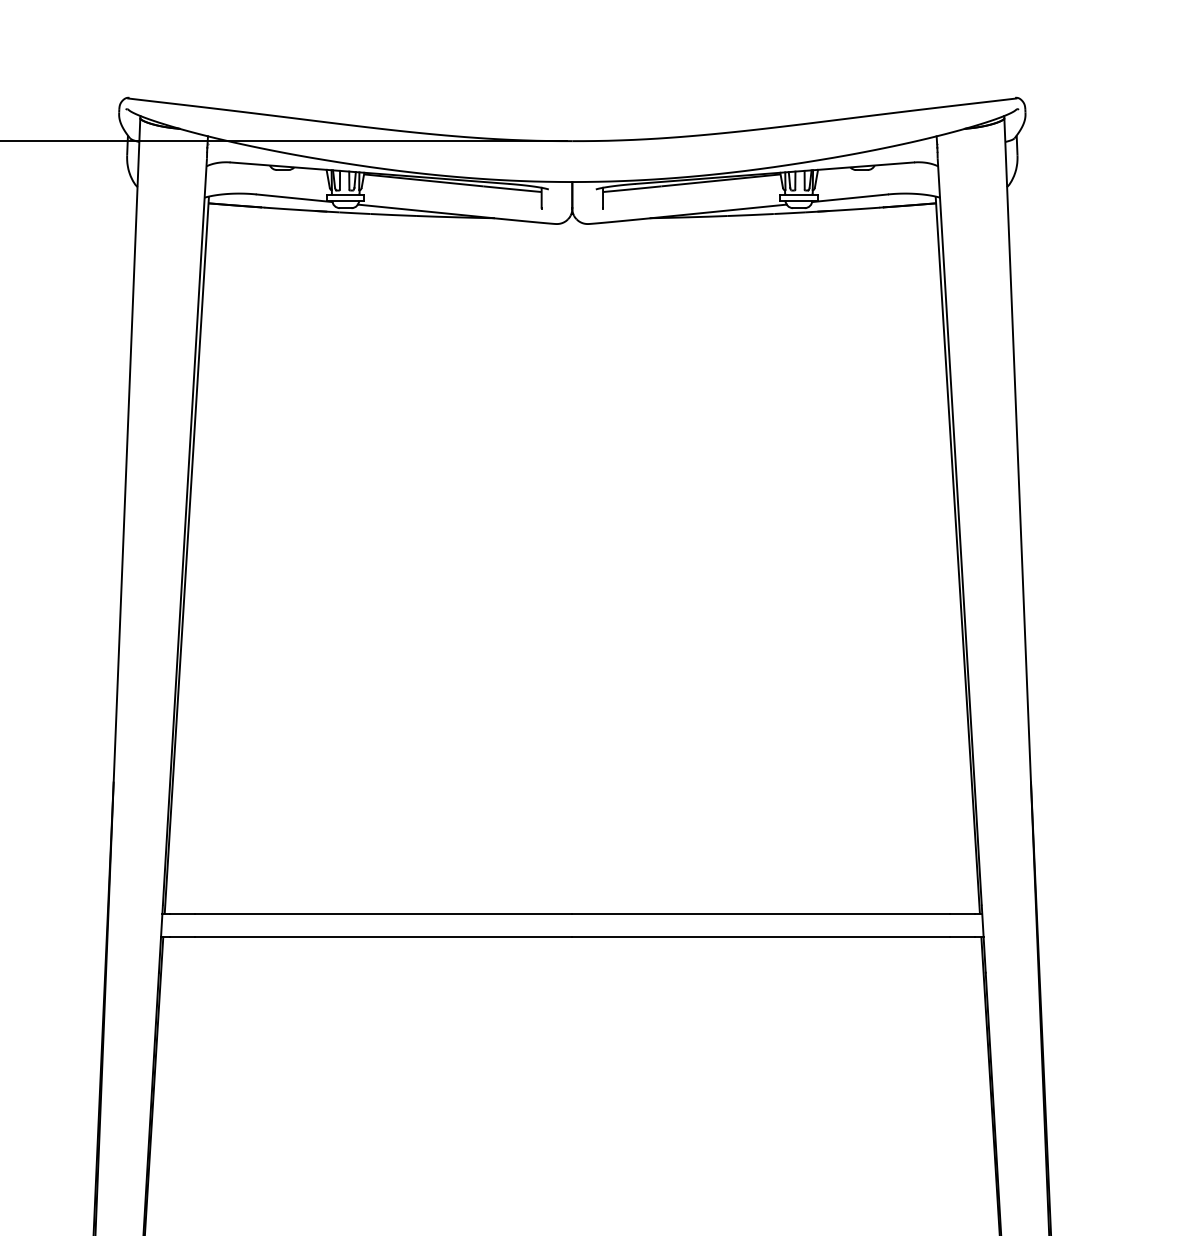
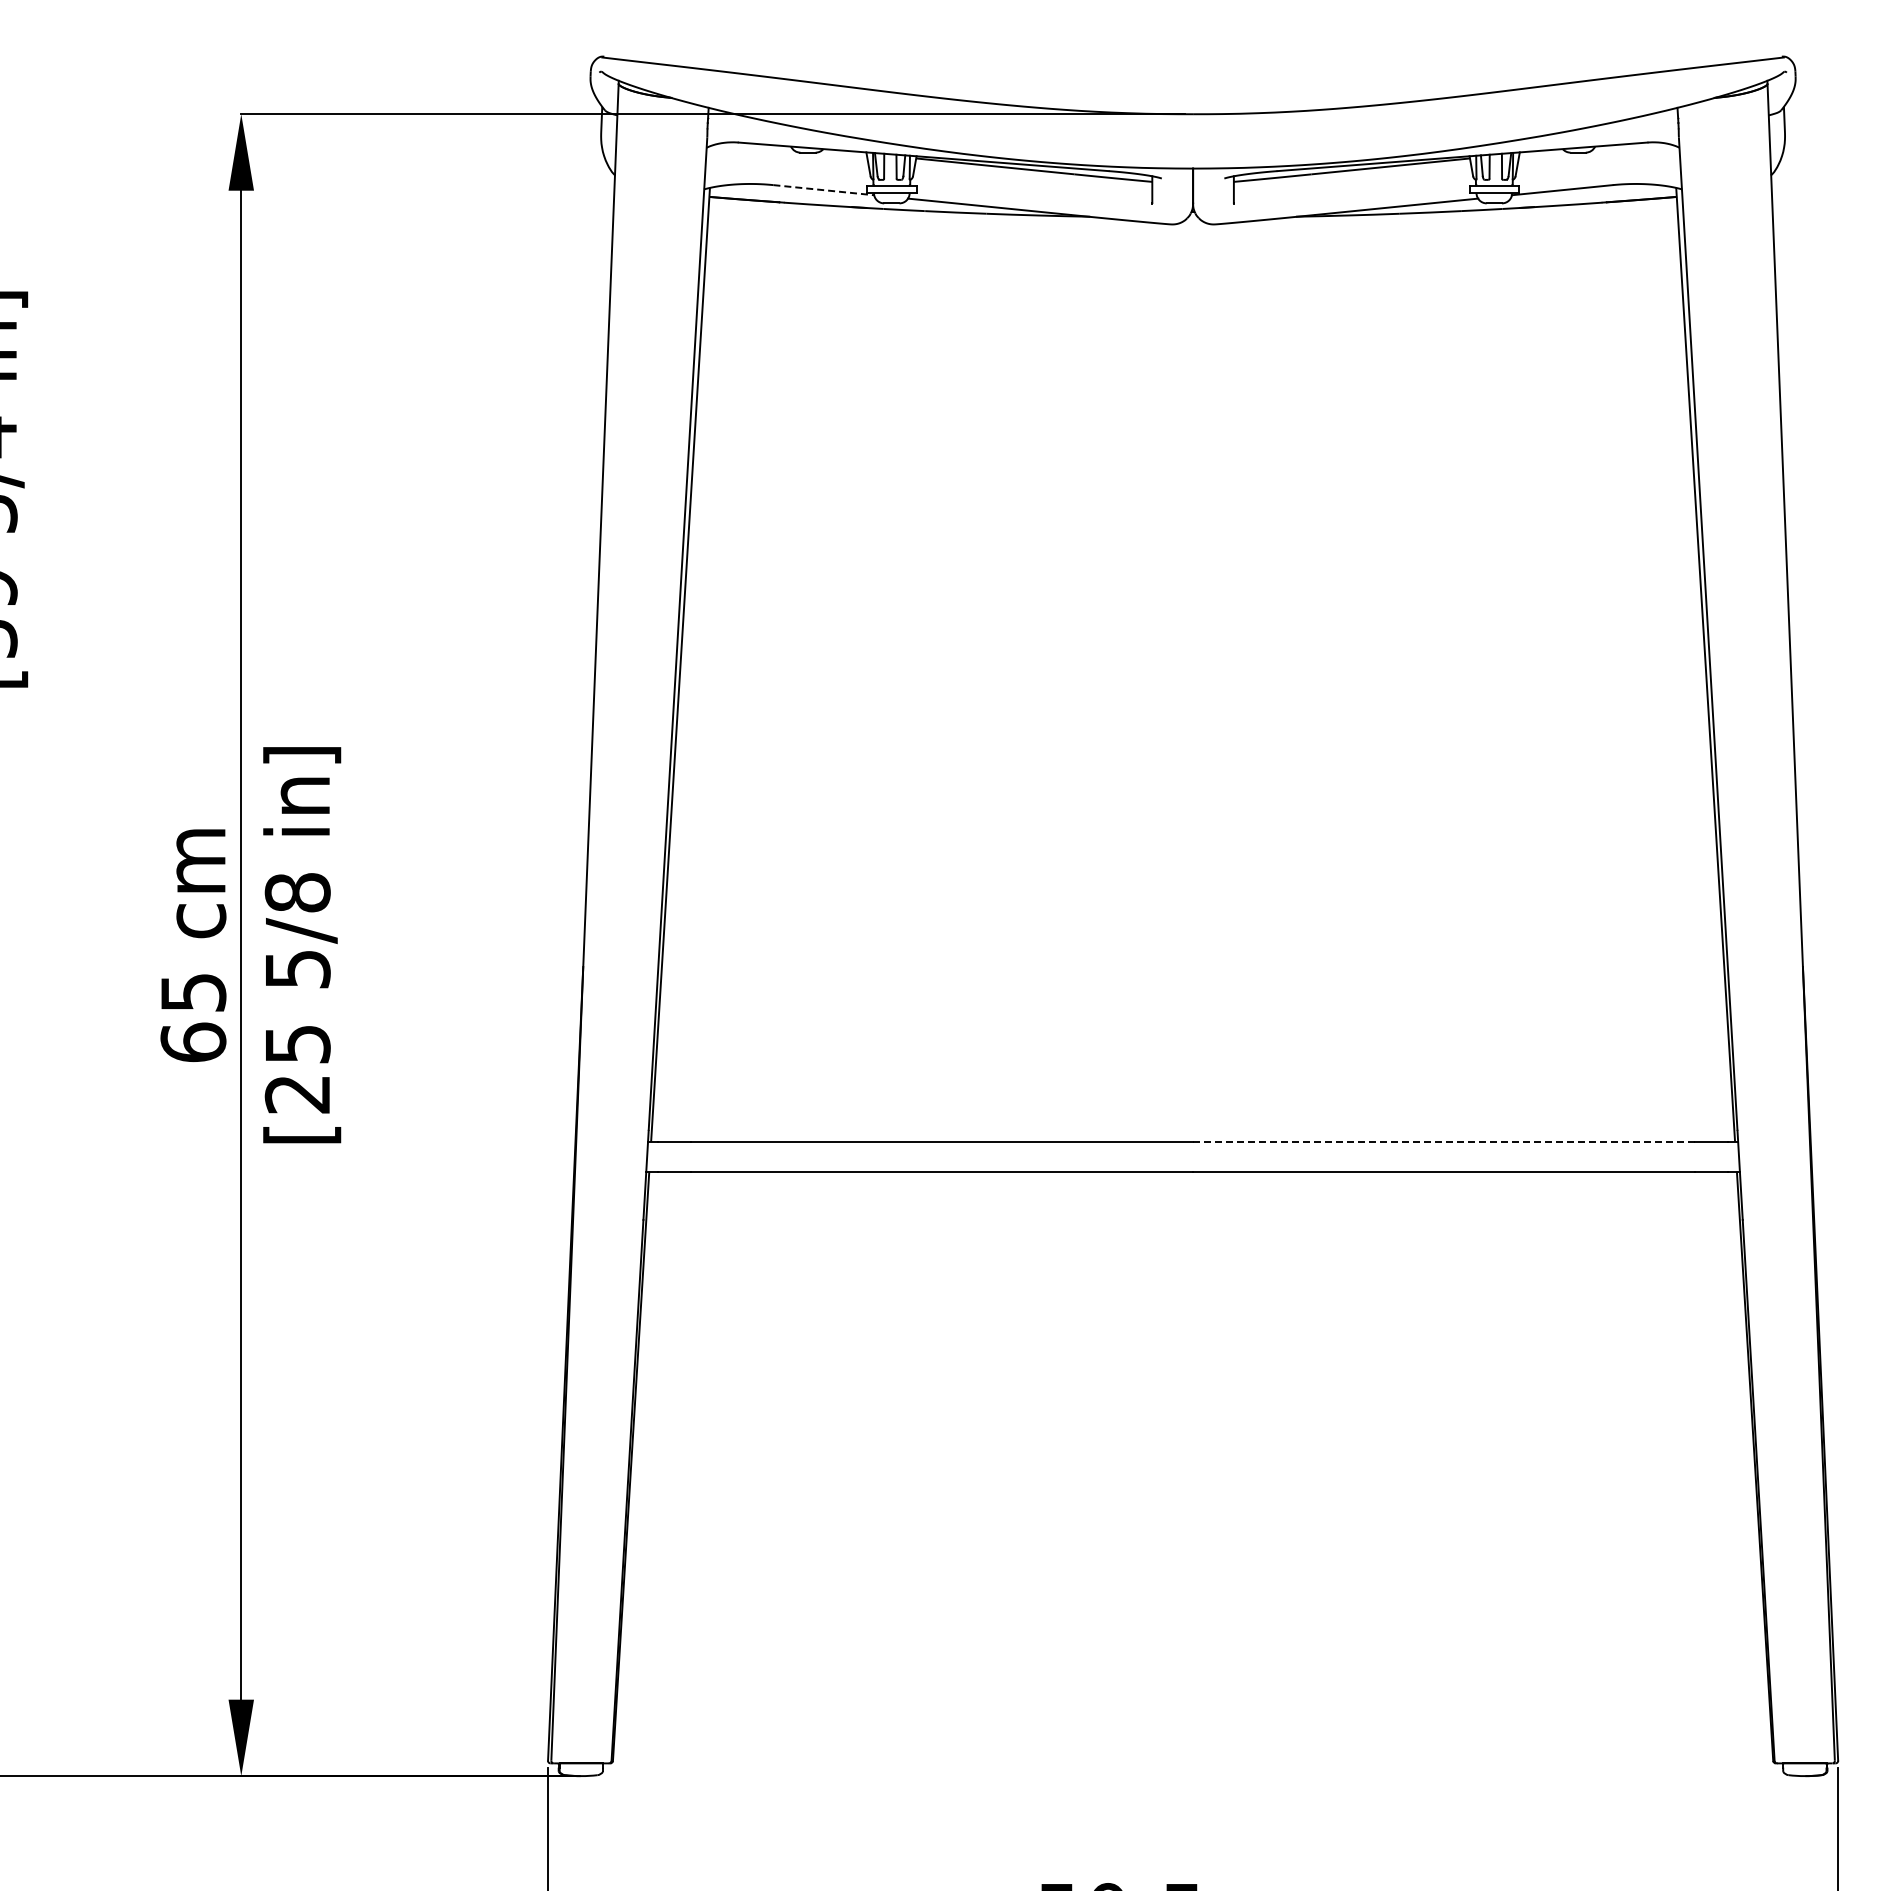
line: (294, 198) -> (823, 190), solid -> dashed
line: (760, 913) -> (1443, 1141), solid -> dashed

